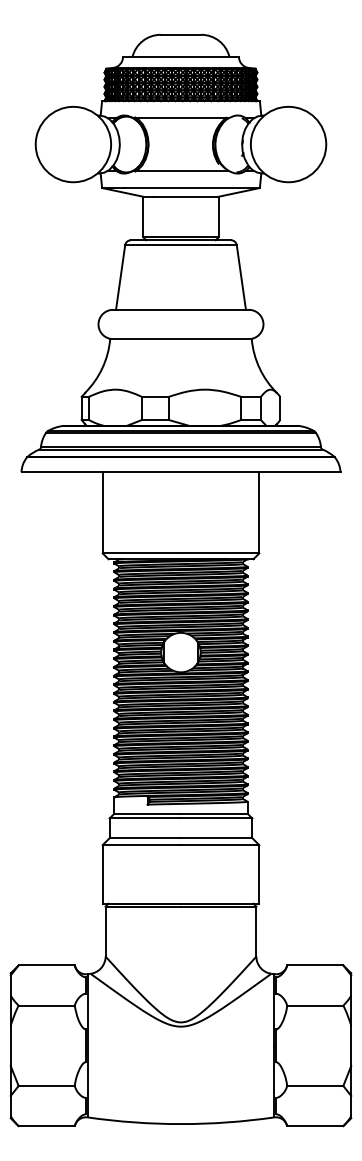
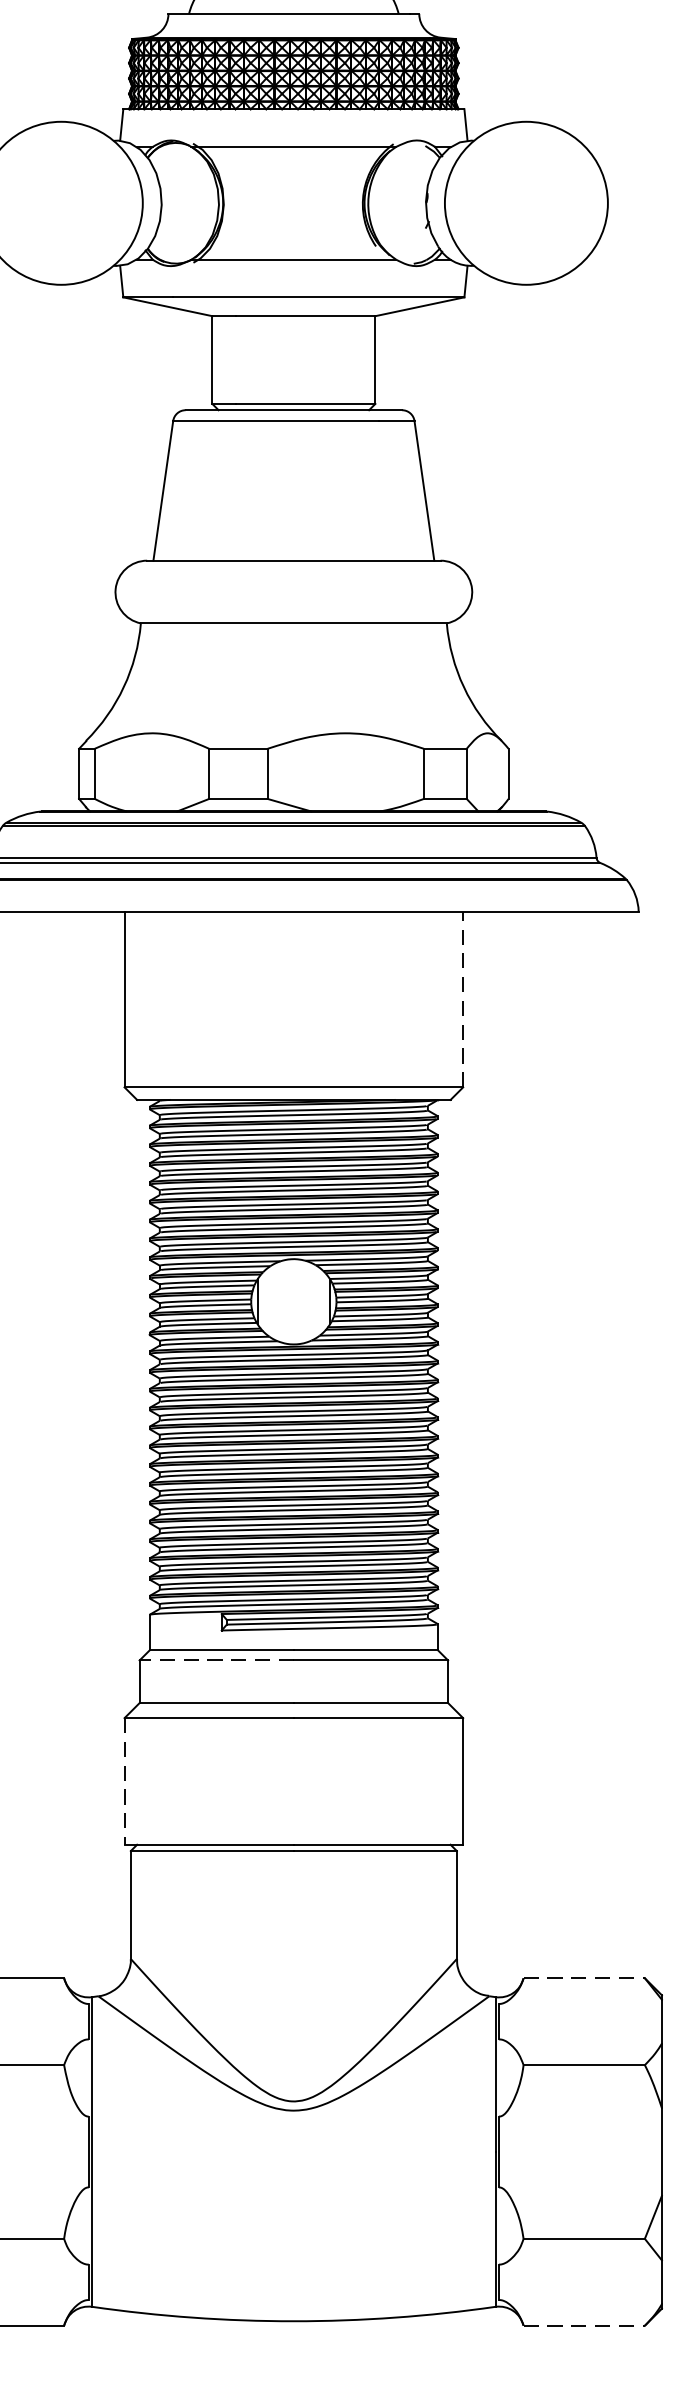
line: (259, 512) -> (463, 998), solid -> dashed
line: (145, 818) -> (217, 1660), solid -> dashed
line: (102, 874) -> (124, 1781), solid -> dashed
line: (315, 965) -> (584, 1978), solid -> dashed
line: (315, 1126) -> (584, 2326), solid -> dashed

